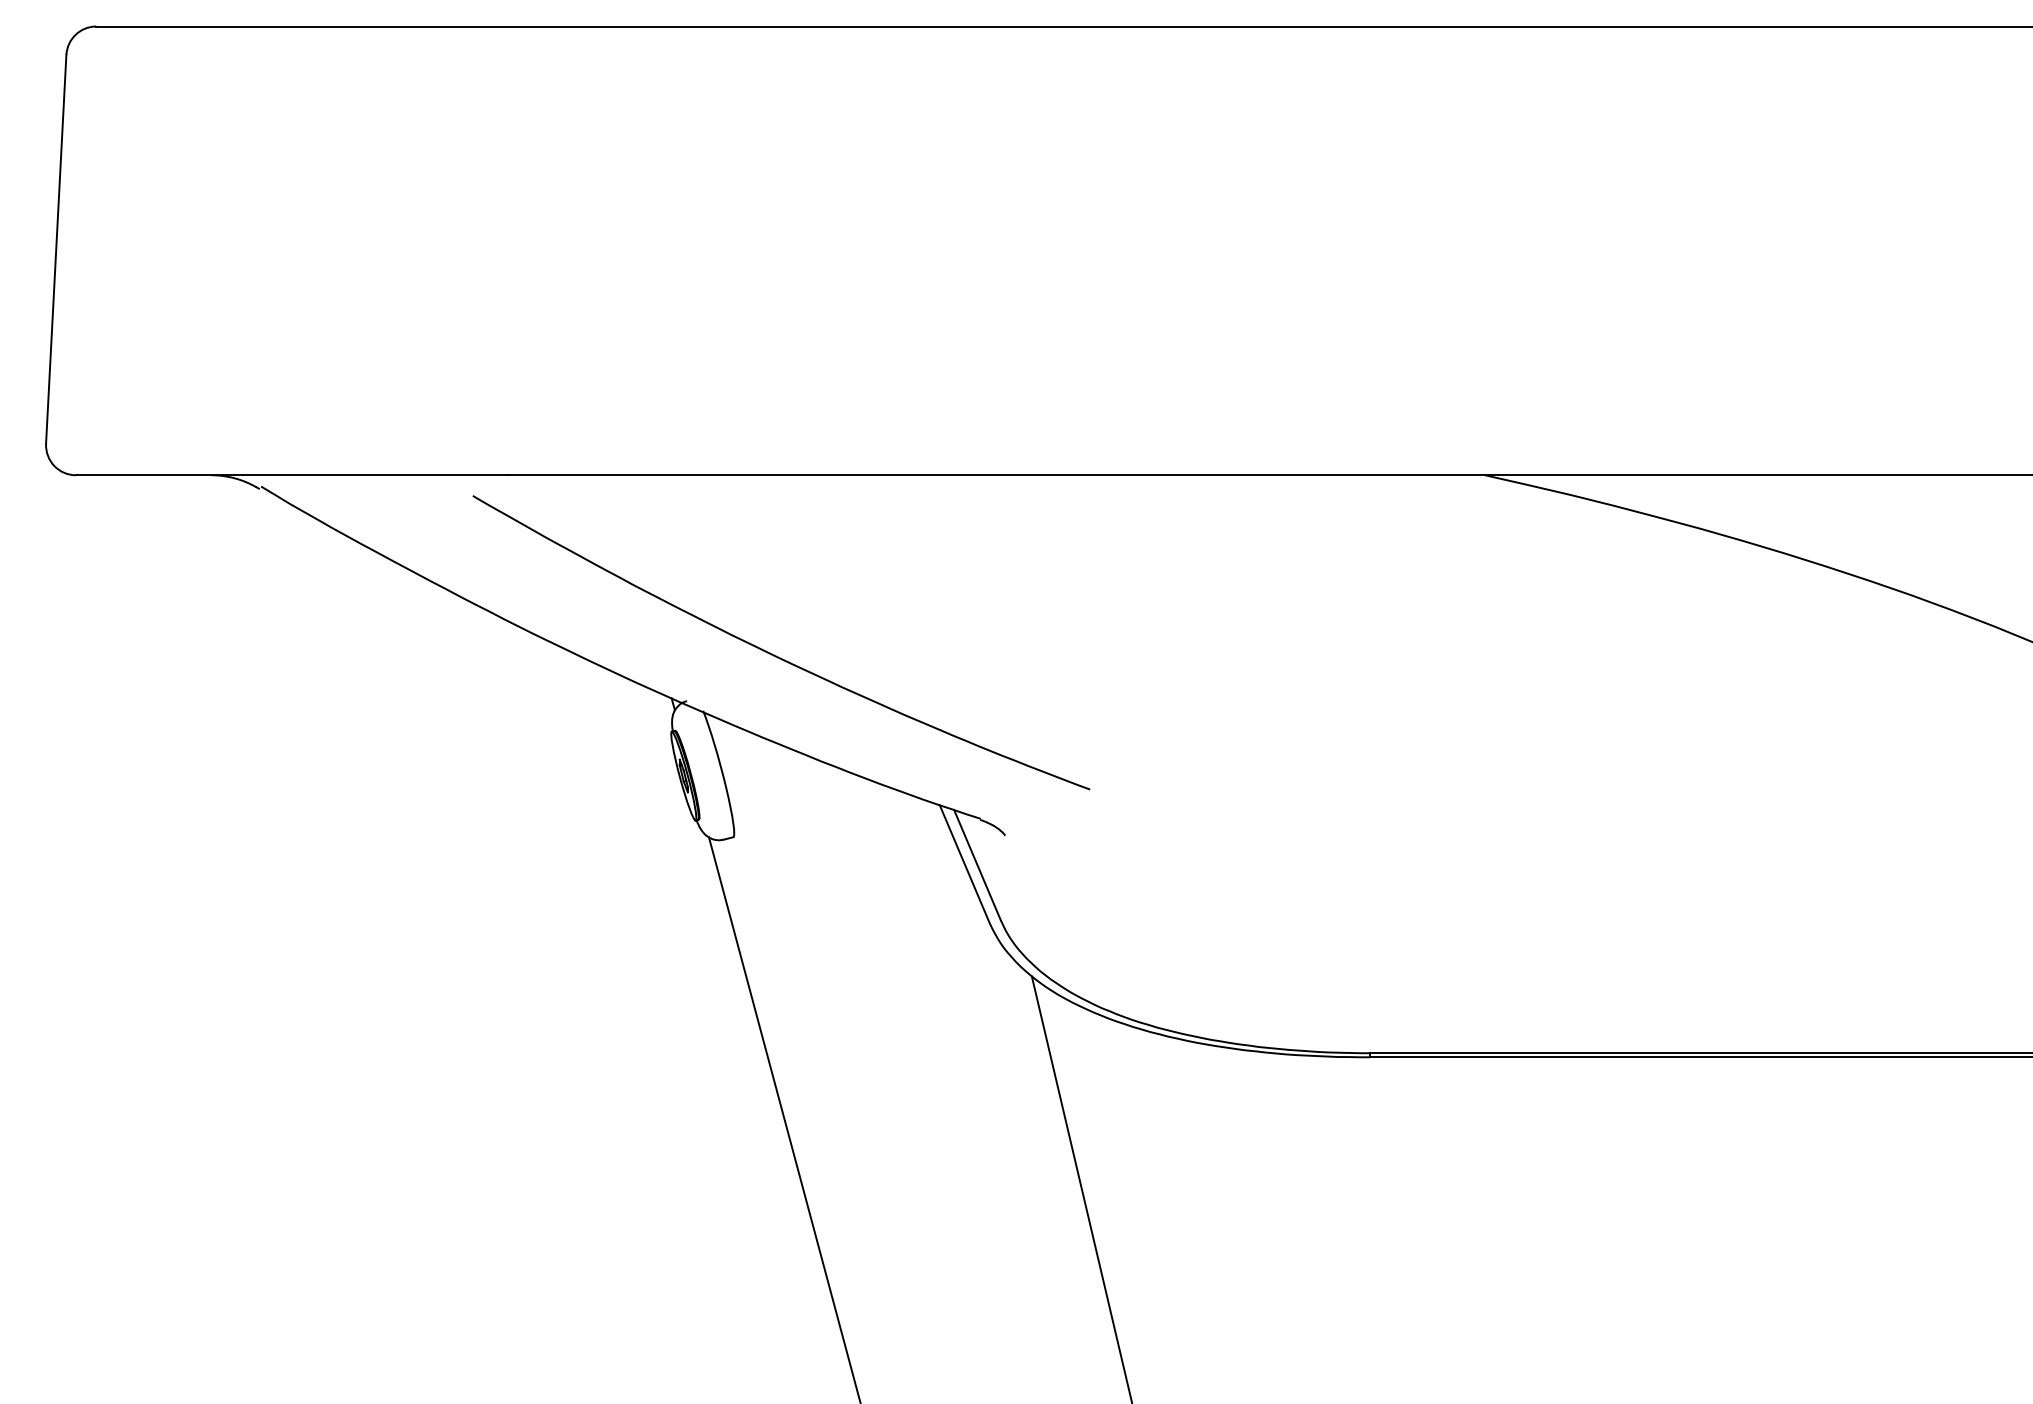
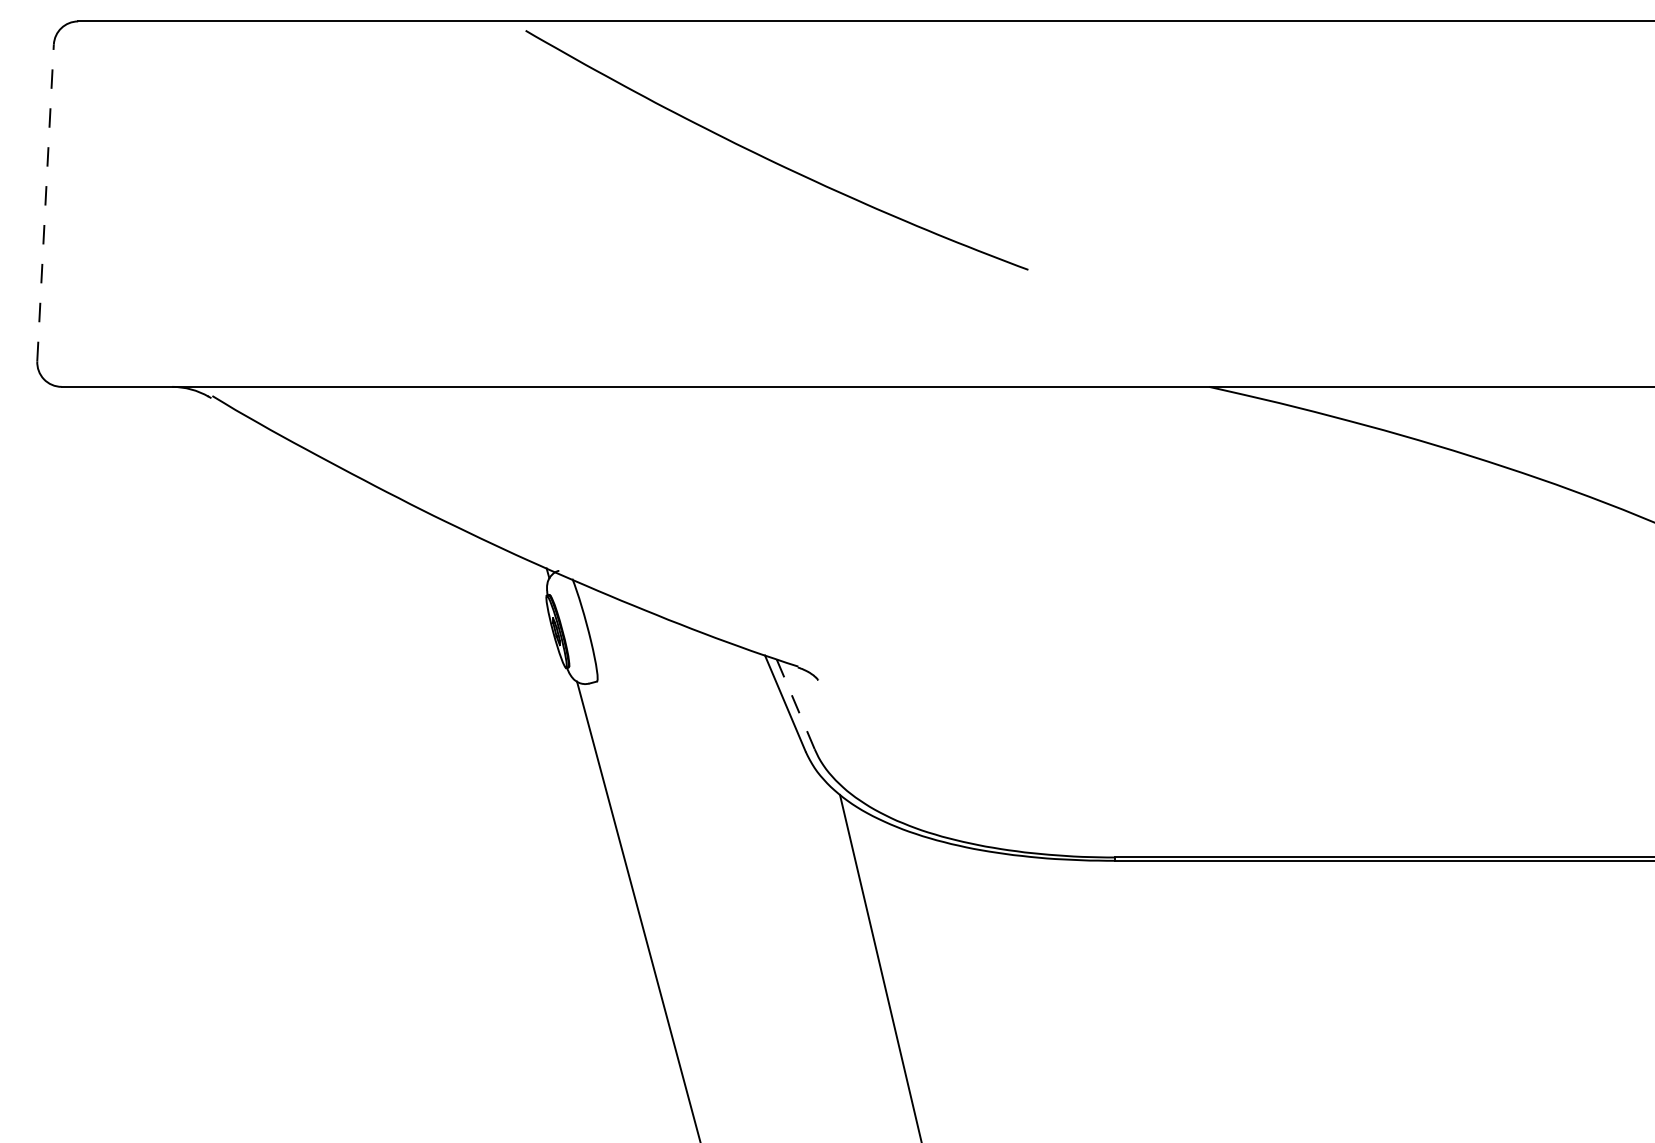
line: (56, 249) -> (45, 203), solid -> dashed
curve: (774, 654) -> (771, 159), moved
line: (977, 865) -> (795, 704), solid -> dashed

